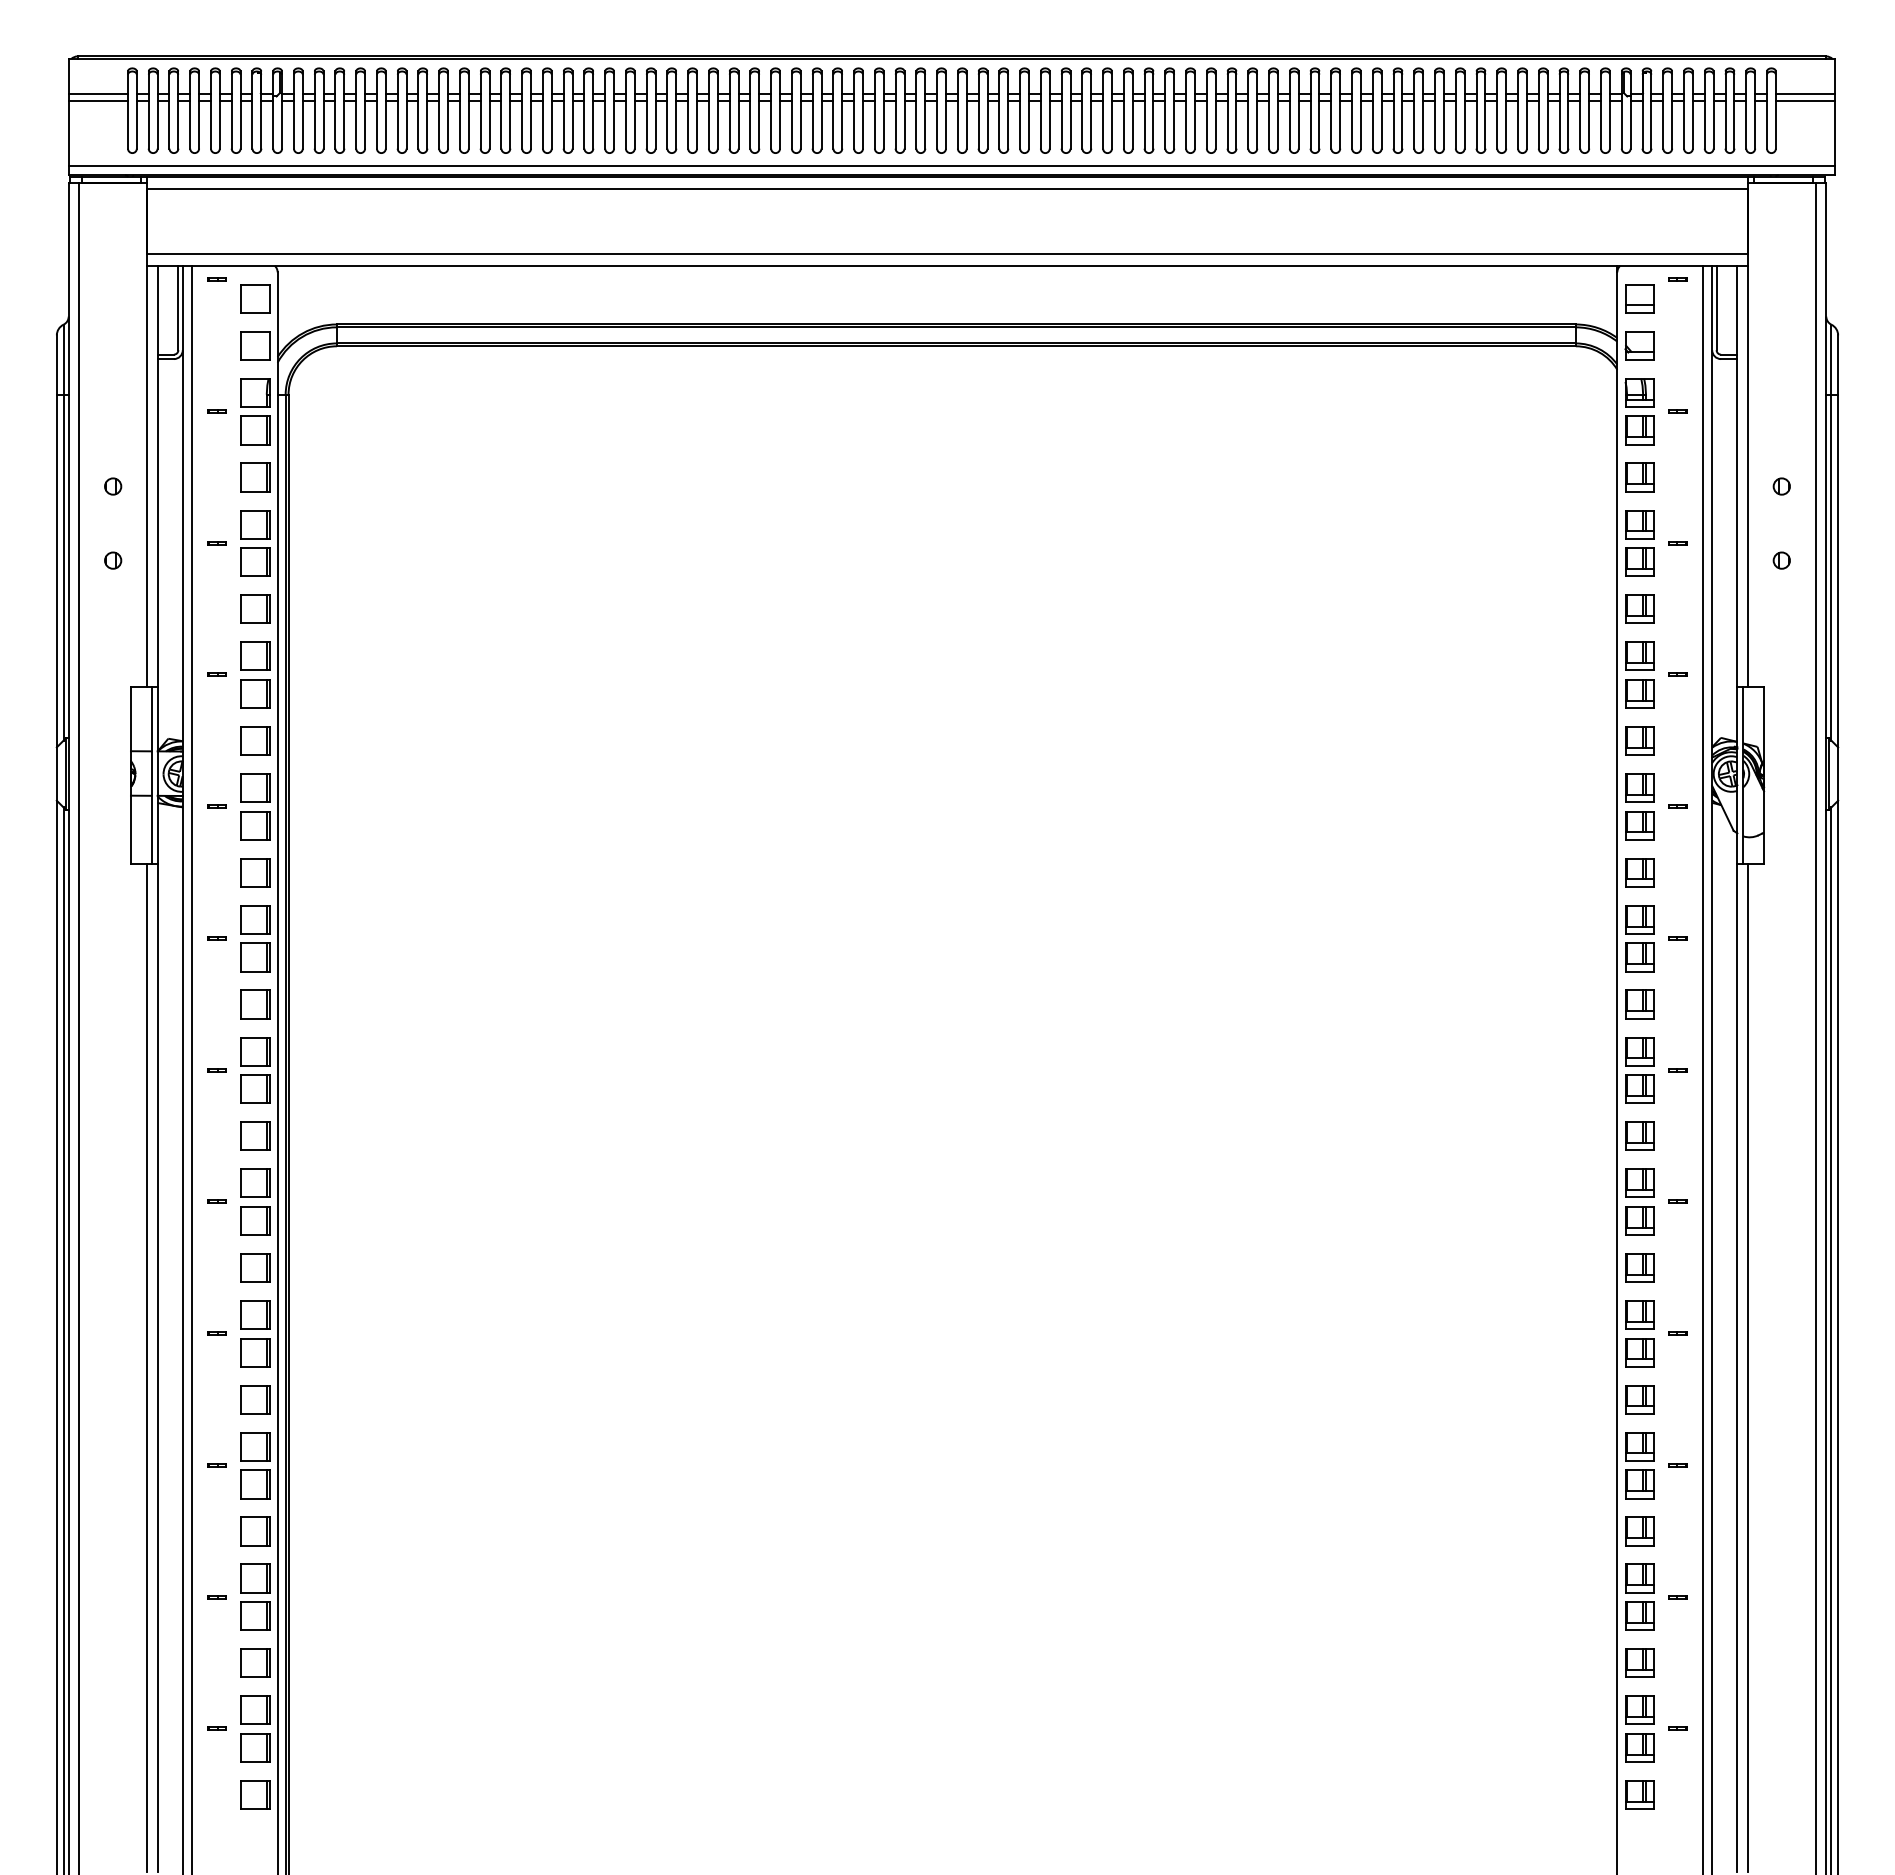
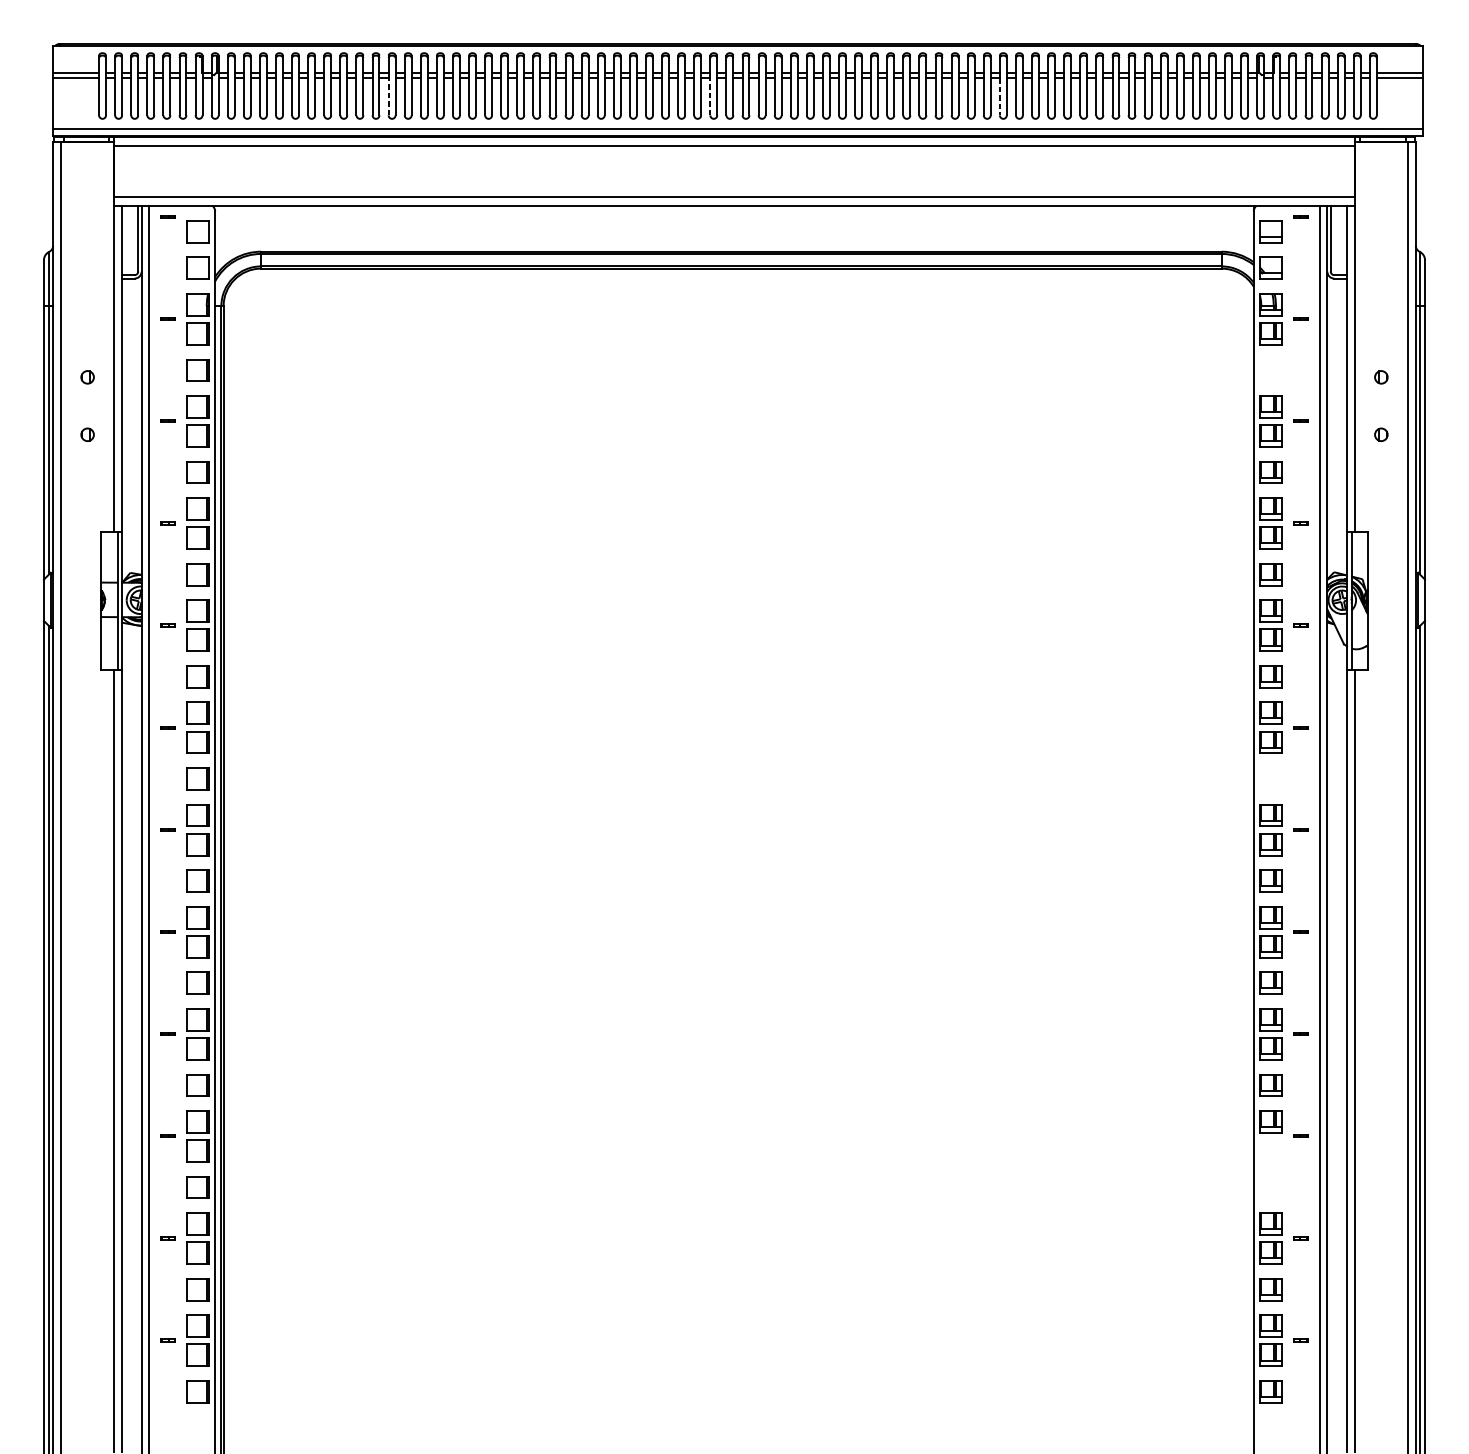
line: (501, 124) -> (388, 96), solid -> dashed
line: (916, 124) -> (710, 96), solid -> dashed
line: (1289, 124) -> (999, 96), solid -> dashed
part: (1639, 477) -> (1271, 370), removed
part: (1639, 1004) -> (1271, 778), removed
part: (1639, 1484) -> (1271, 1151), removed
part: (1639, 1531) -> (1271, 1187), removed

